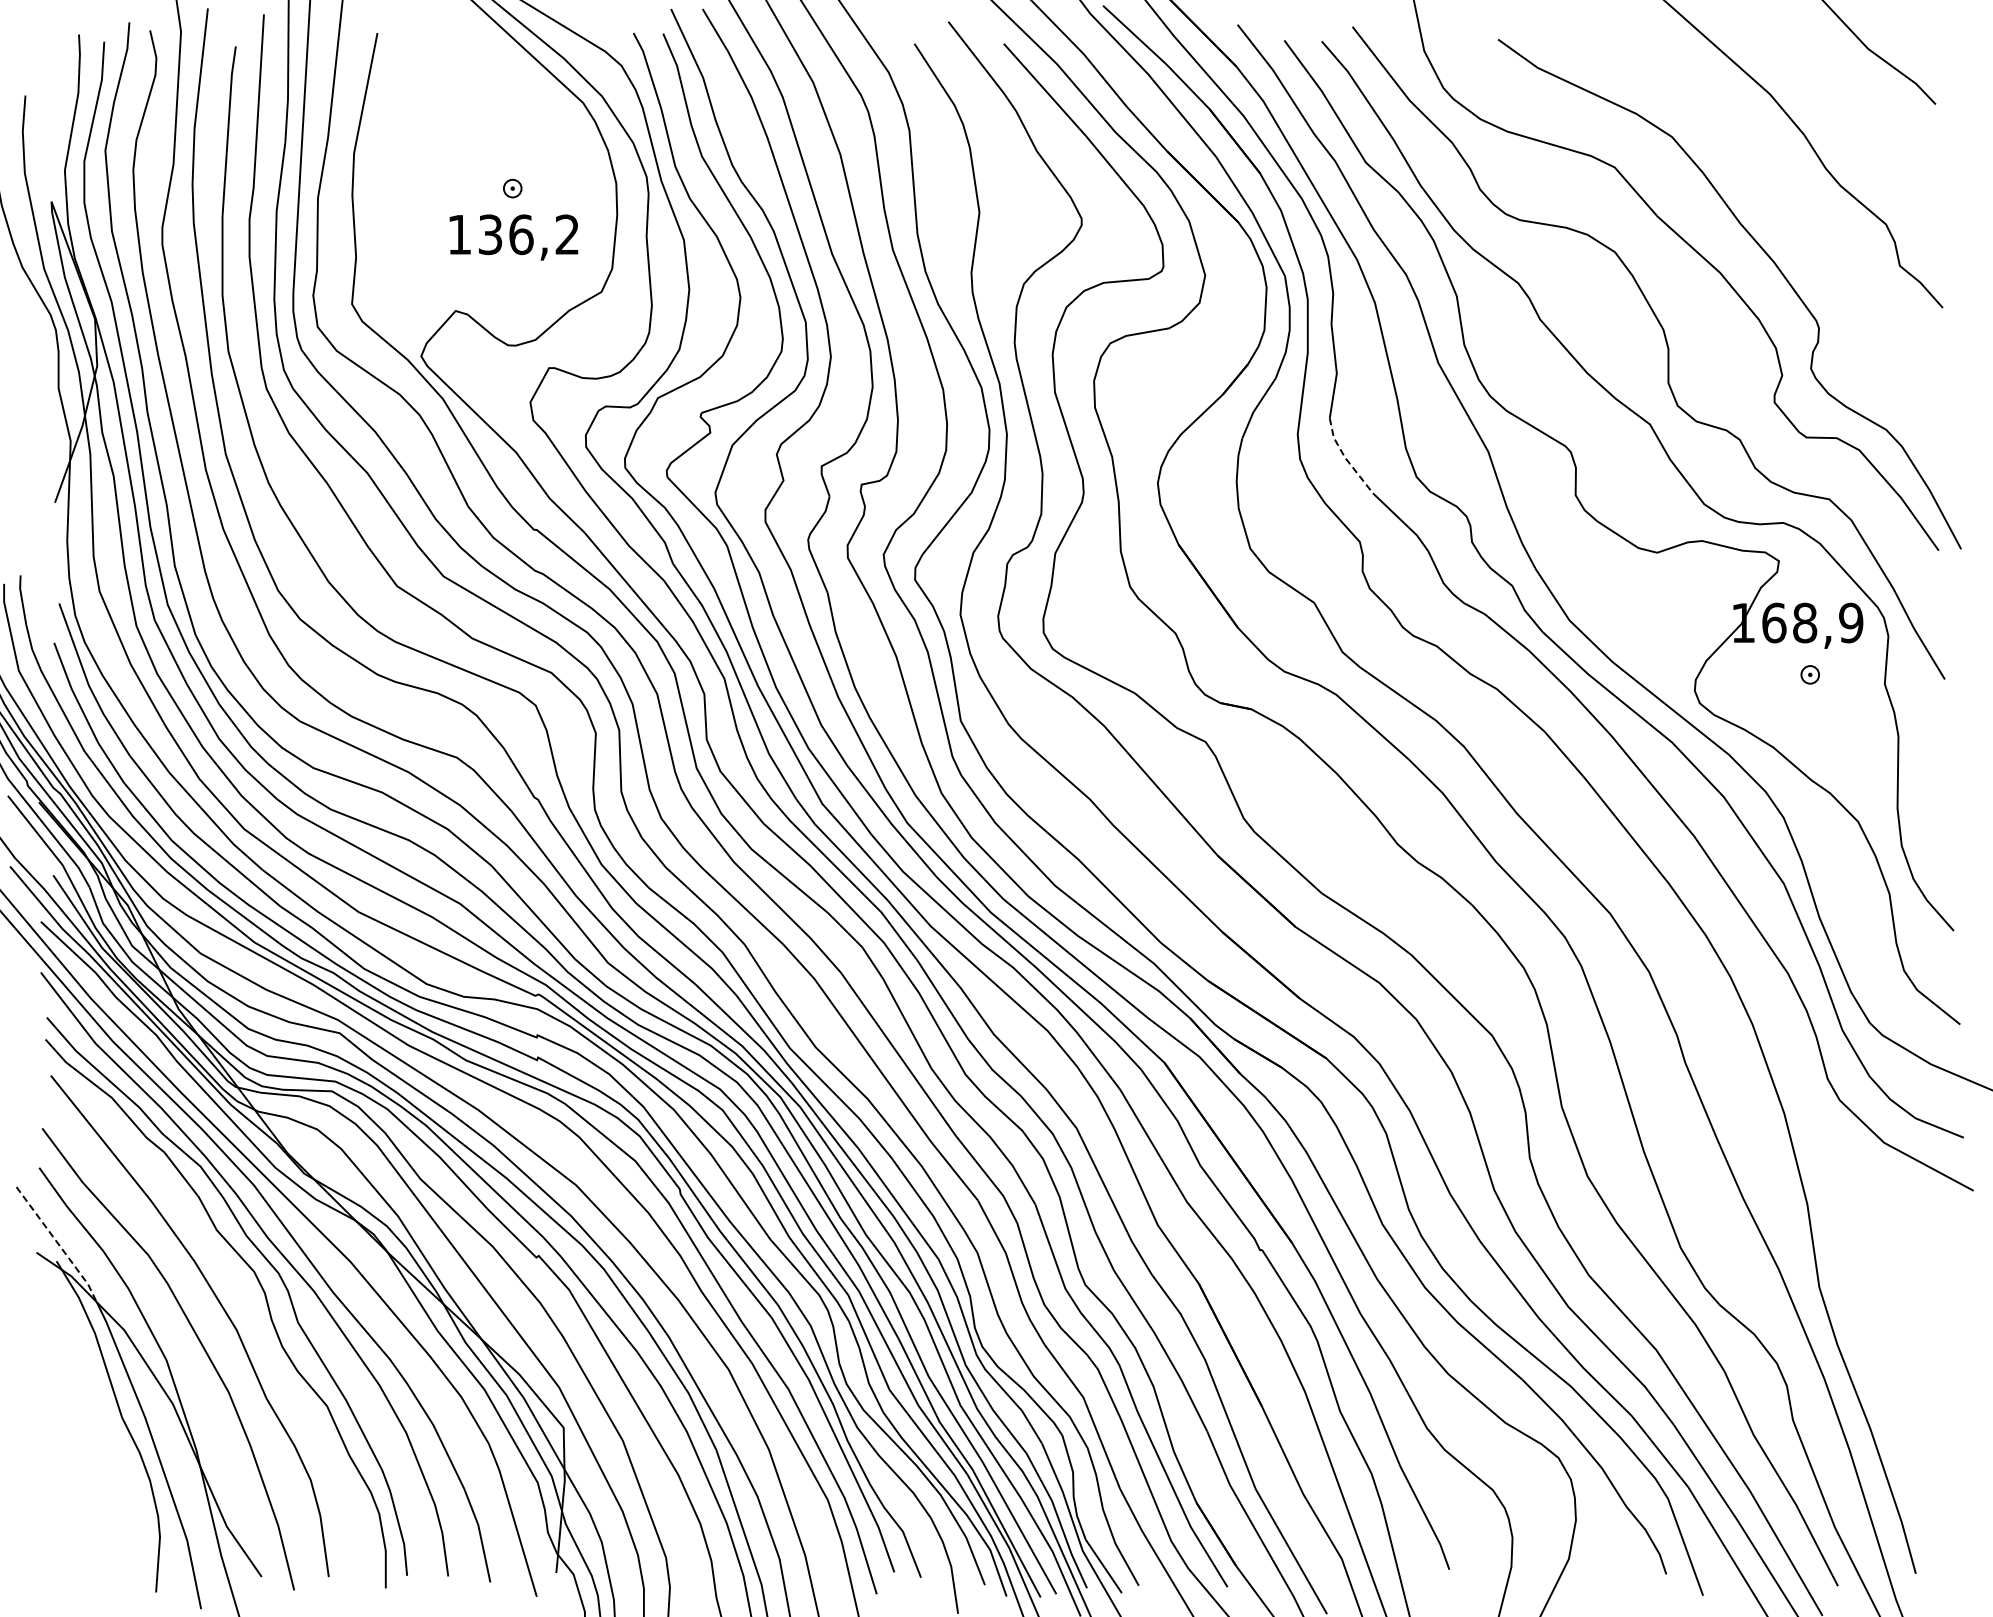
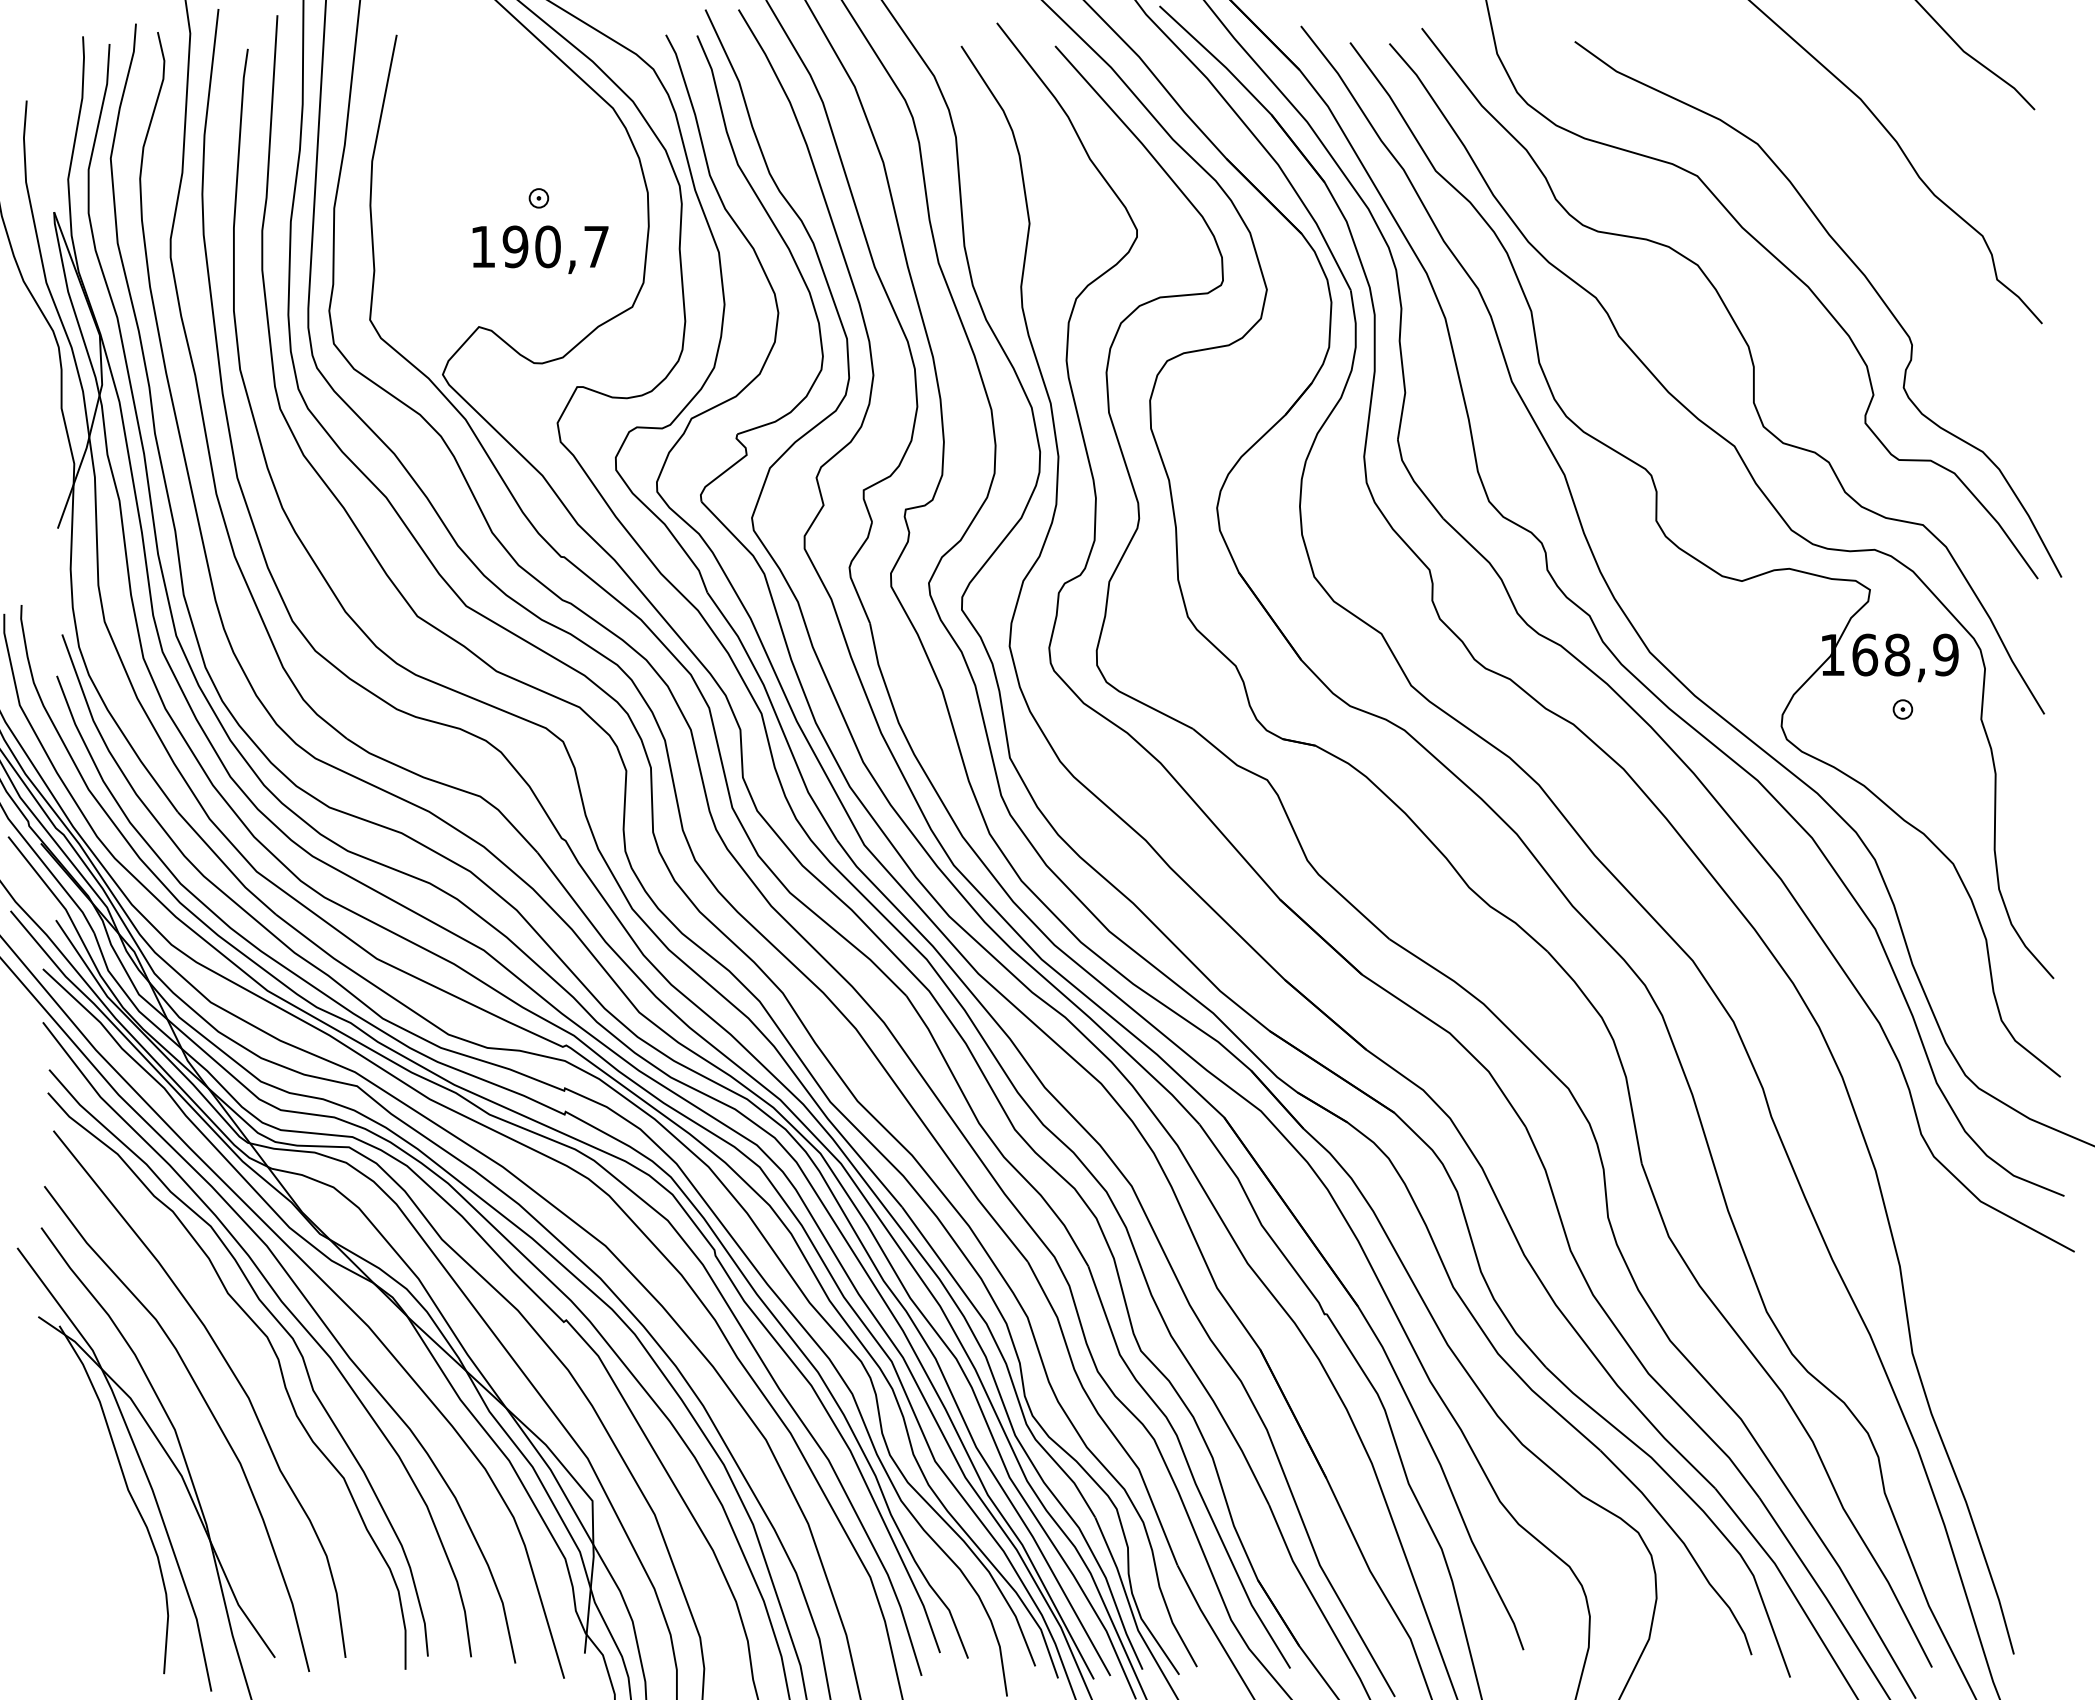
text: (528, 234) -> (555, 246), 136,2 -> 190,7
line: (1345, 458) -> (1414, 482), dashed -> solid
line: (58, 1244) -> (61, 1308), dashed -> solid

